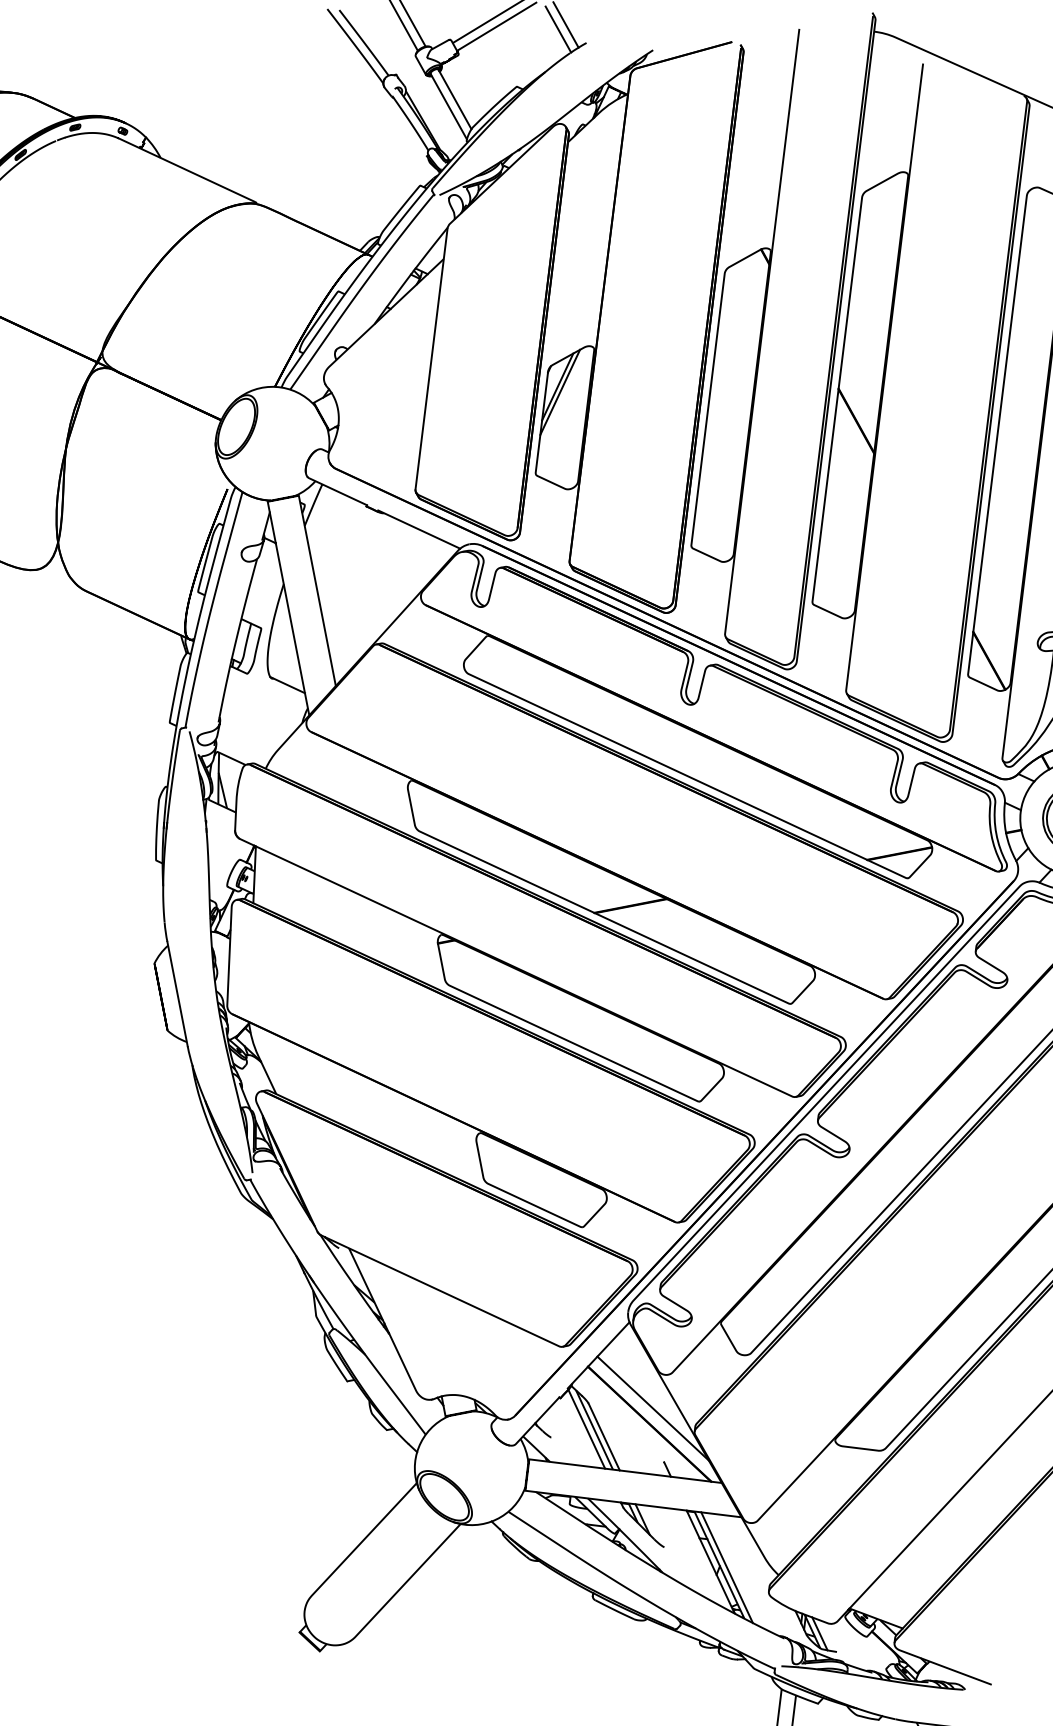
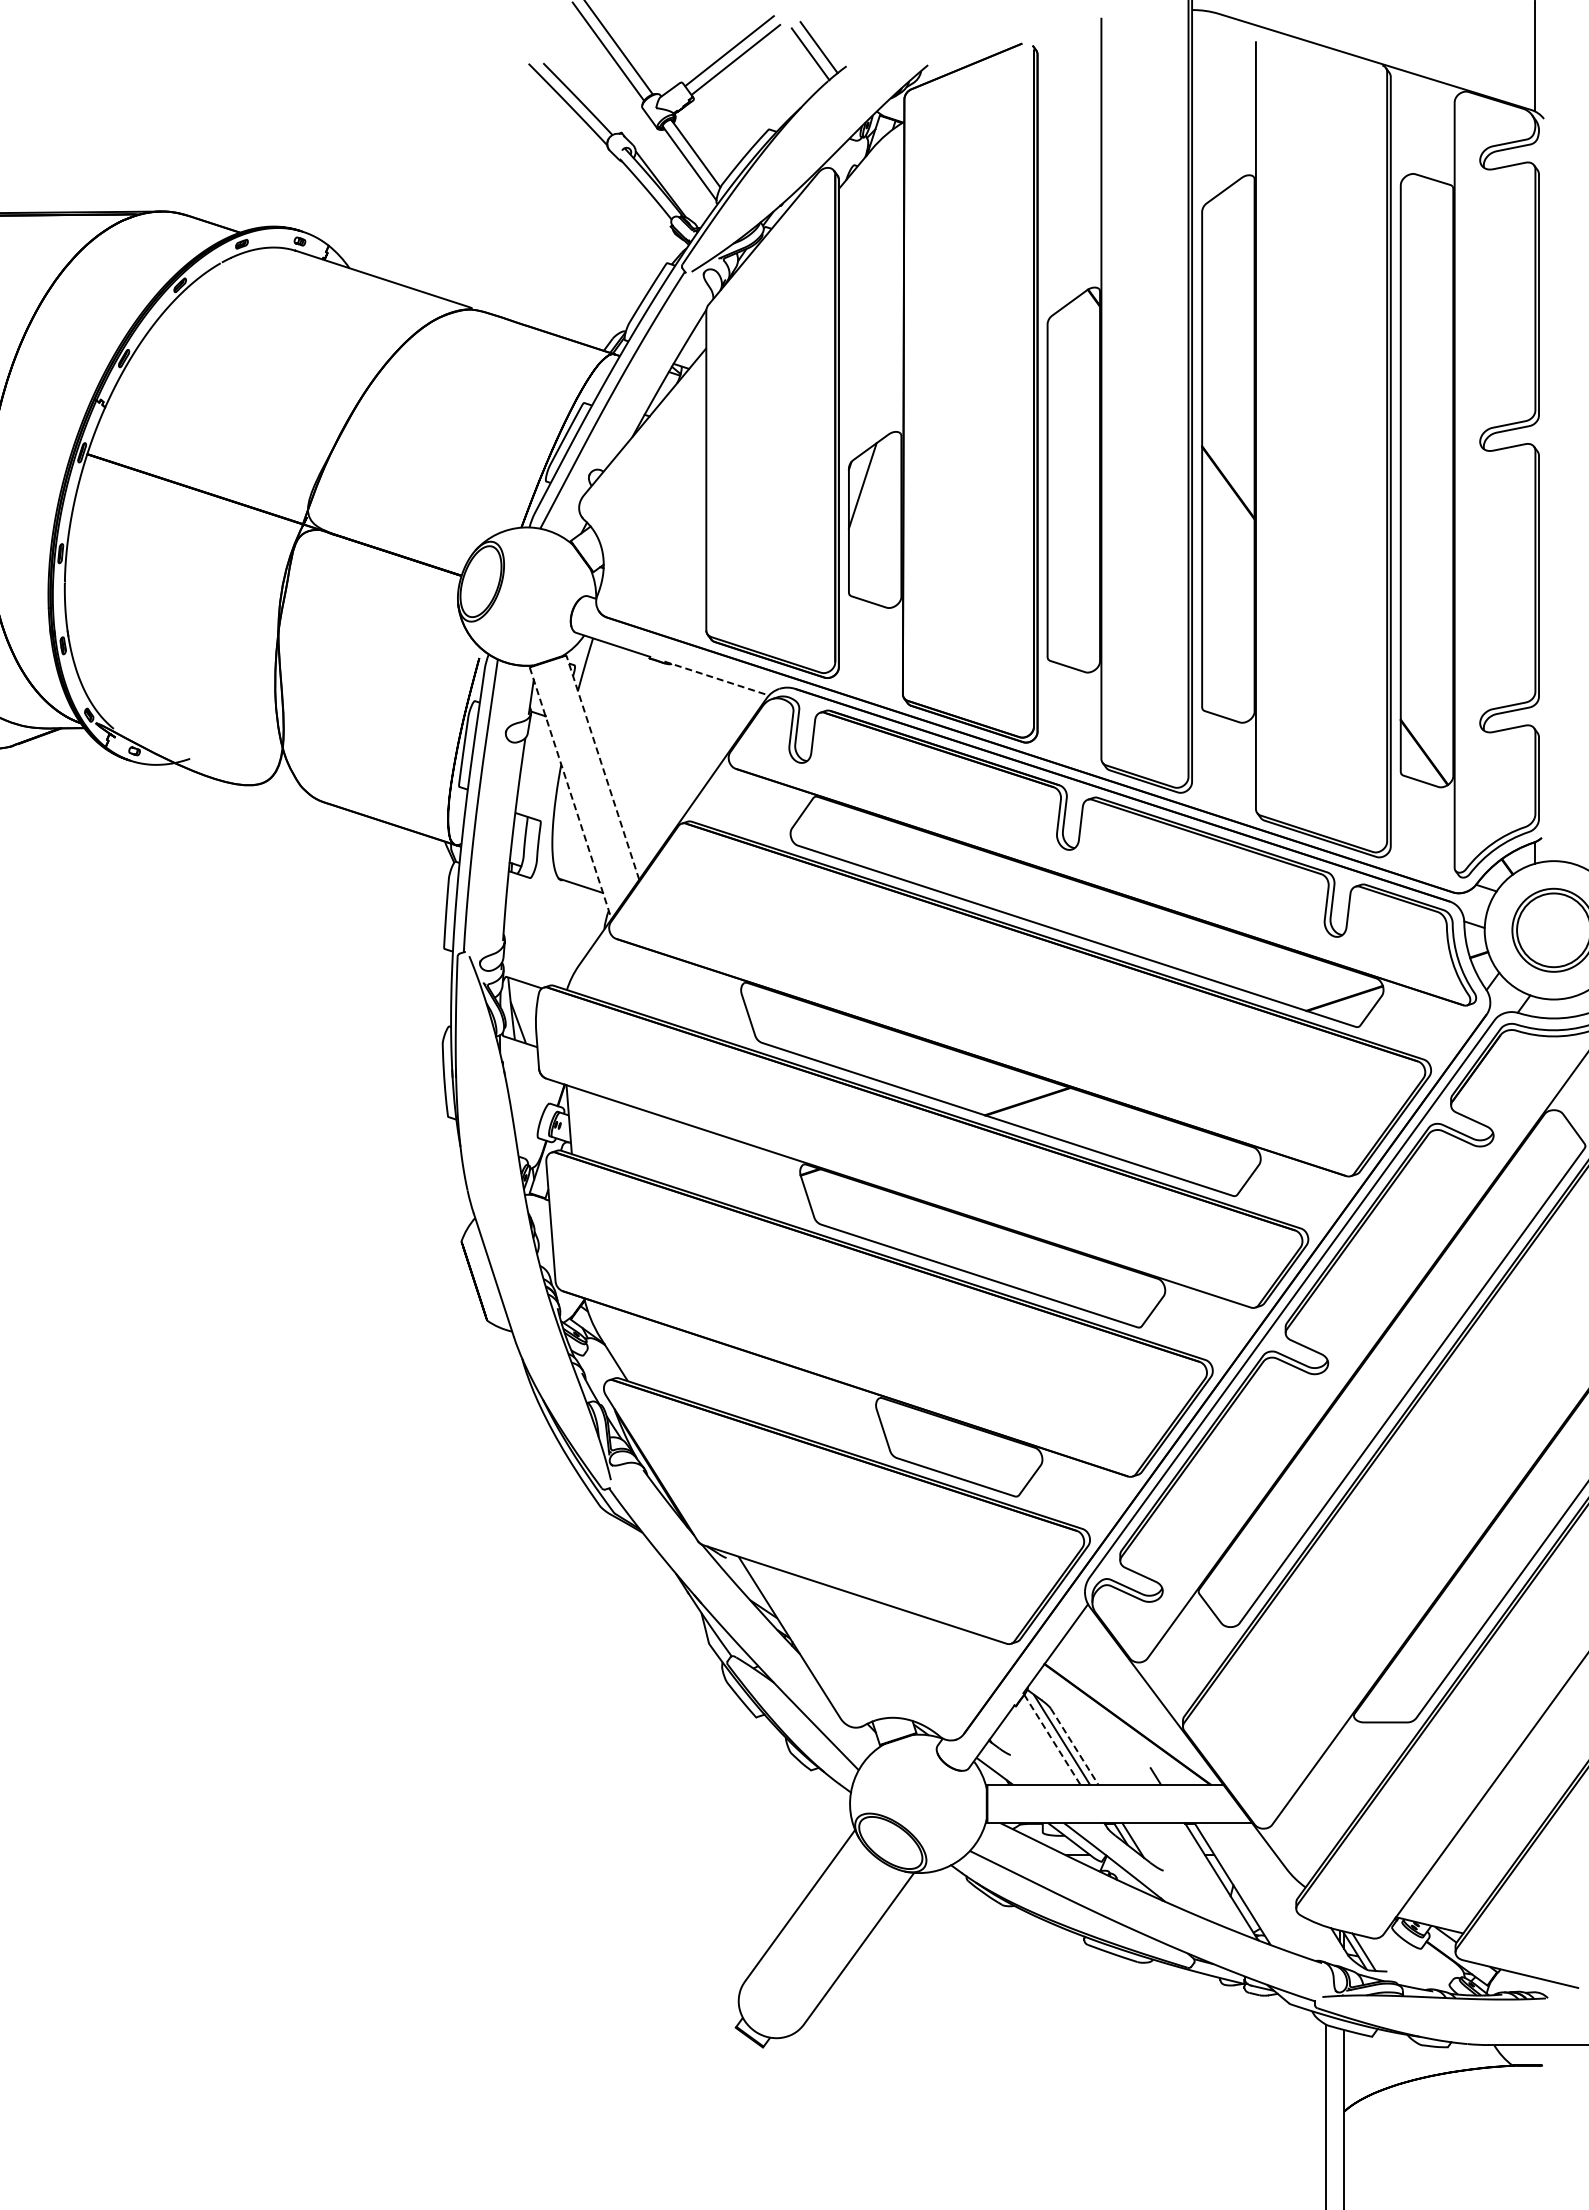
line: (560, 391) -> (866, 491), removed
line: (419, 529) -> (716, 678), solid -> dashed
line: (317, 590) -> (602, 767), solid -> dashed
line: (288, 608) -> (570, 793), solid -> dashed
line: (653, 1408) -> (1129, 1704), removed
line: (586, 1429) -> (1052, 1739), solid -> dashed
line: (604, 1436) -> (1074, 1746), solid -> dashed
line: (726, 1567) -> (1241, 1886), removed

